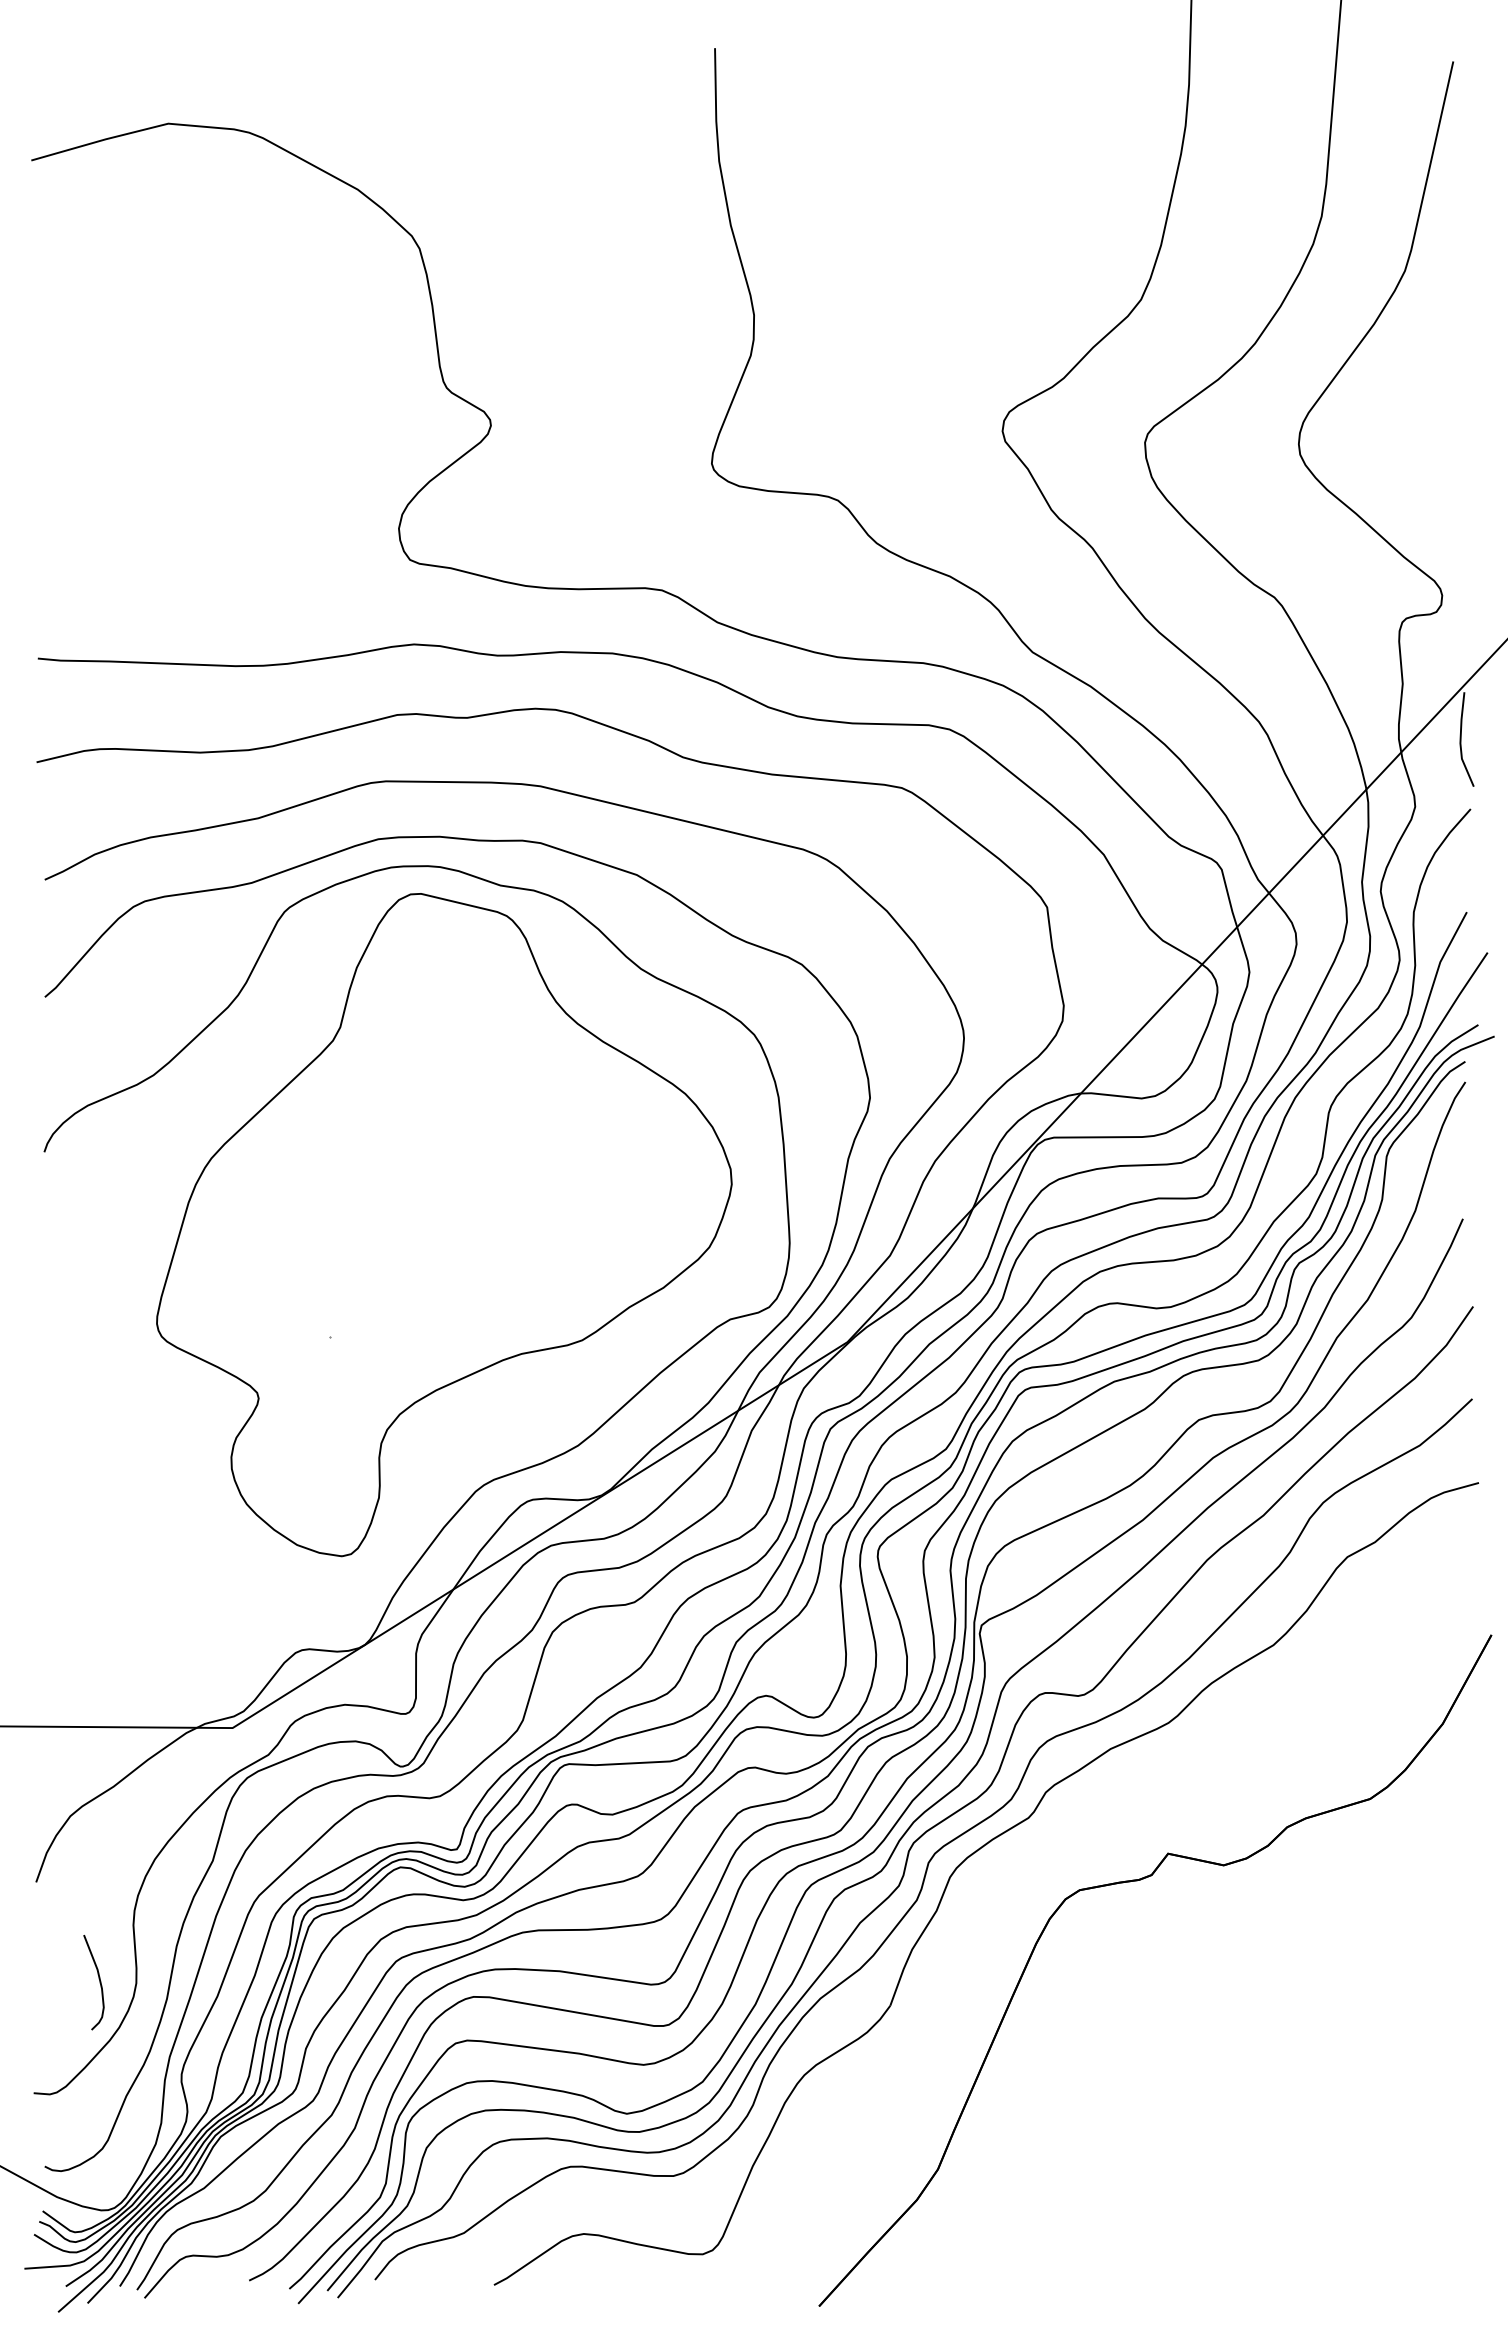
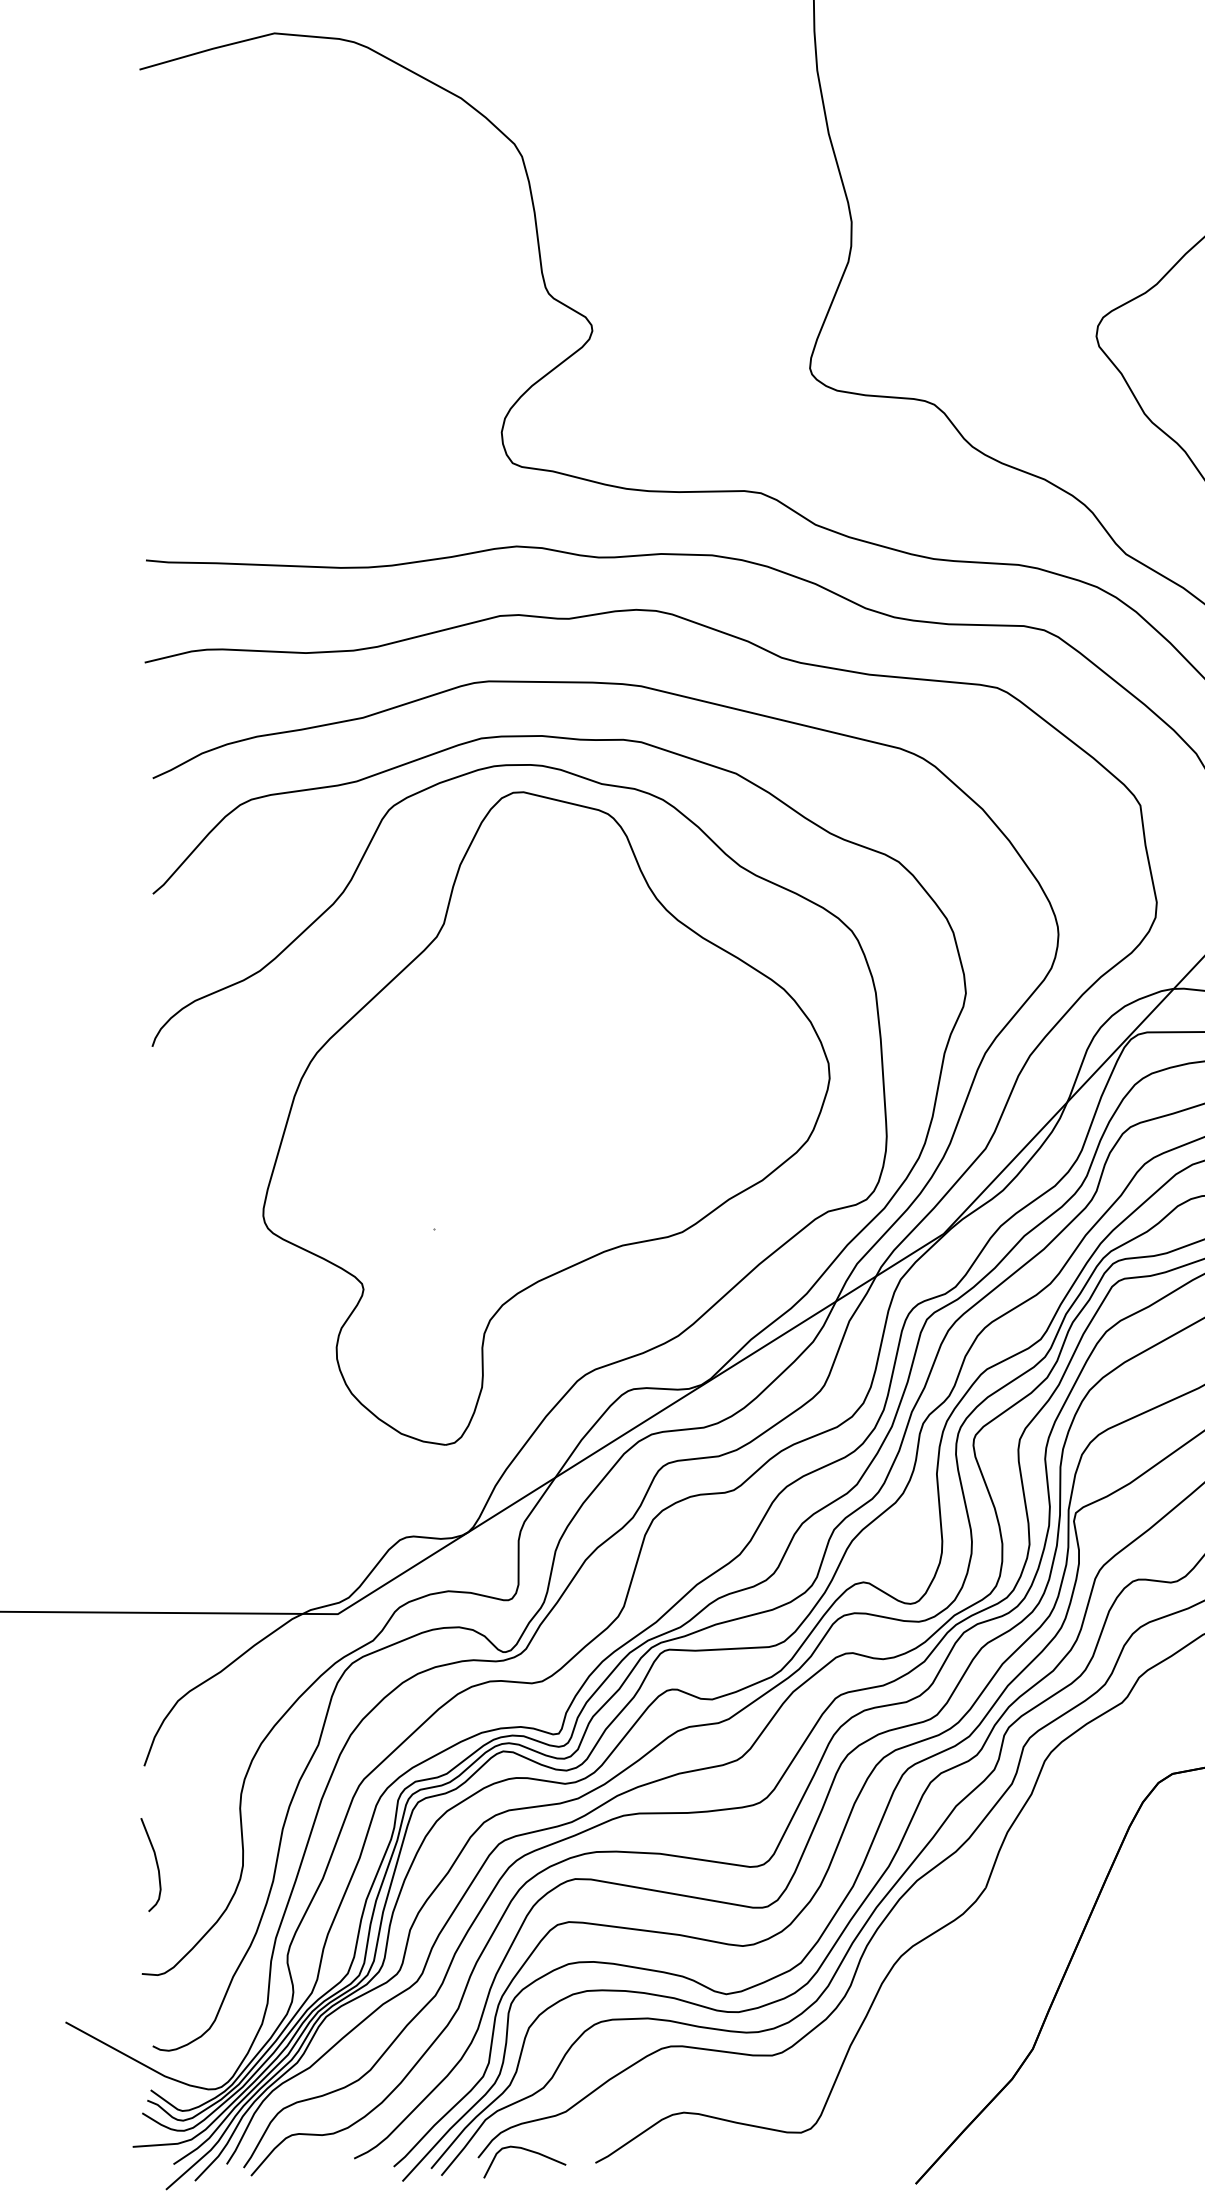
curve: (98, 1979) -> (155, 1861), moved
curve: (426, 2273) -> (528, 2151), added

